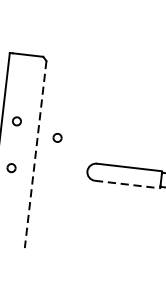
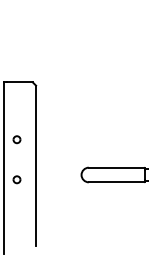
part: (57, 137) -> (52, 149), removed
line: (36, 155) -> (36, 166), dashed -> solid
line: (127, 184) -> (116, 182), dashed -> solid

